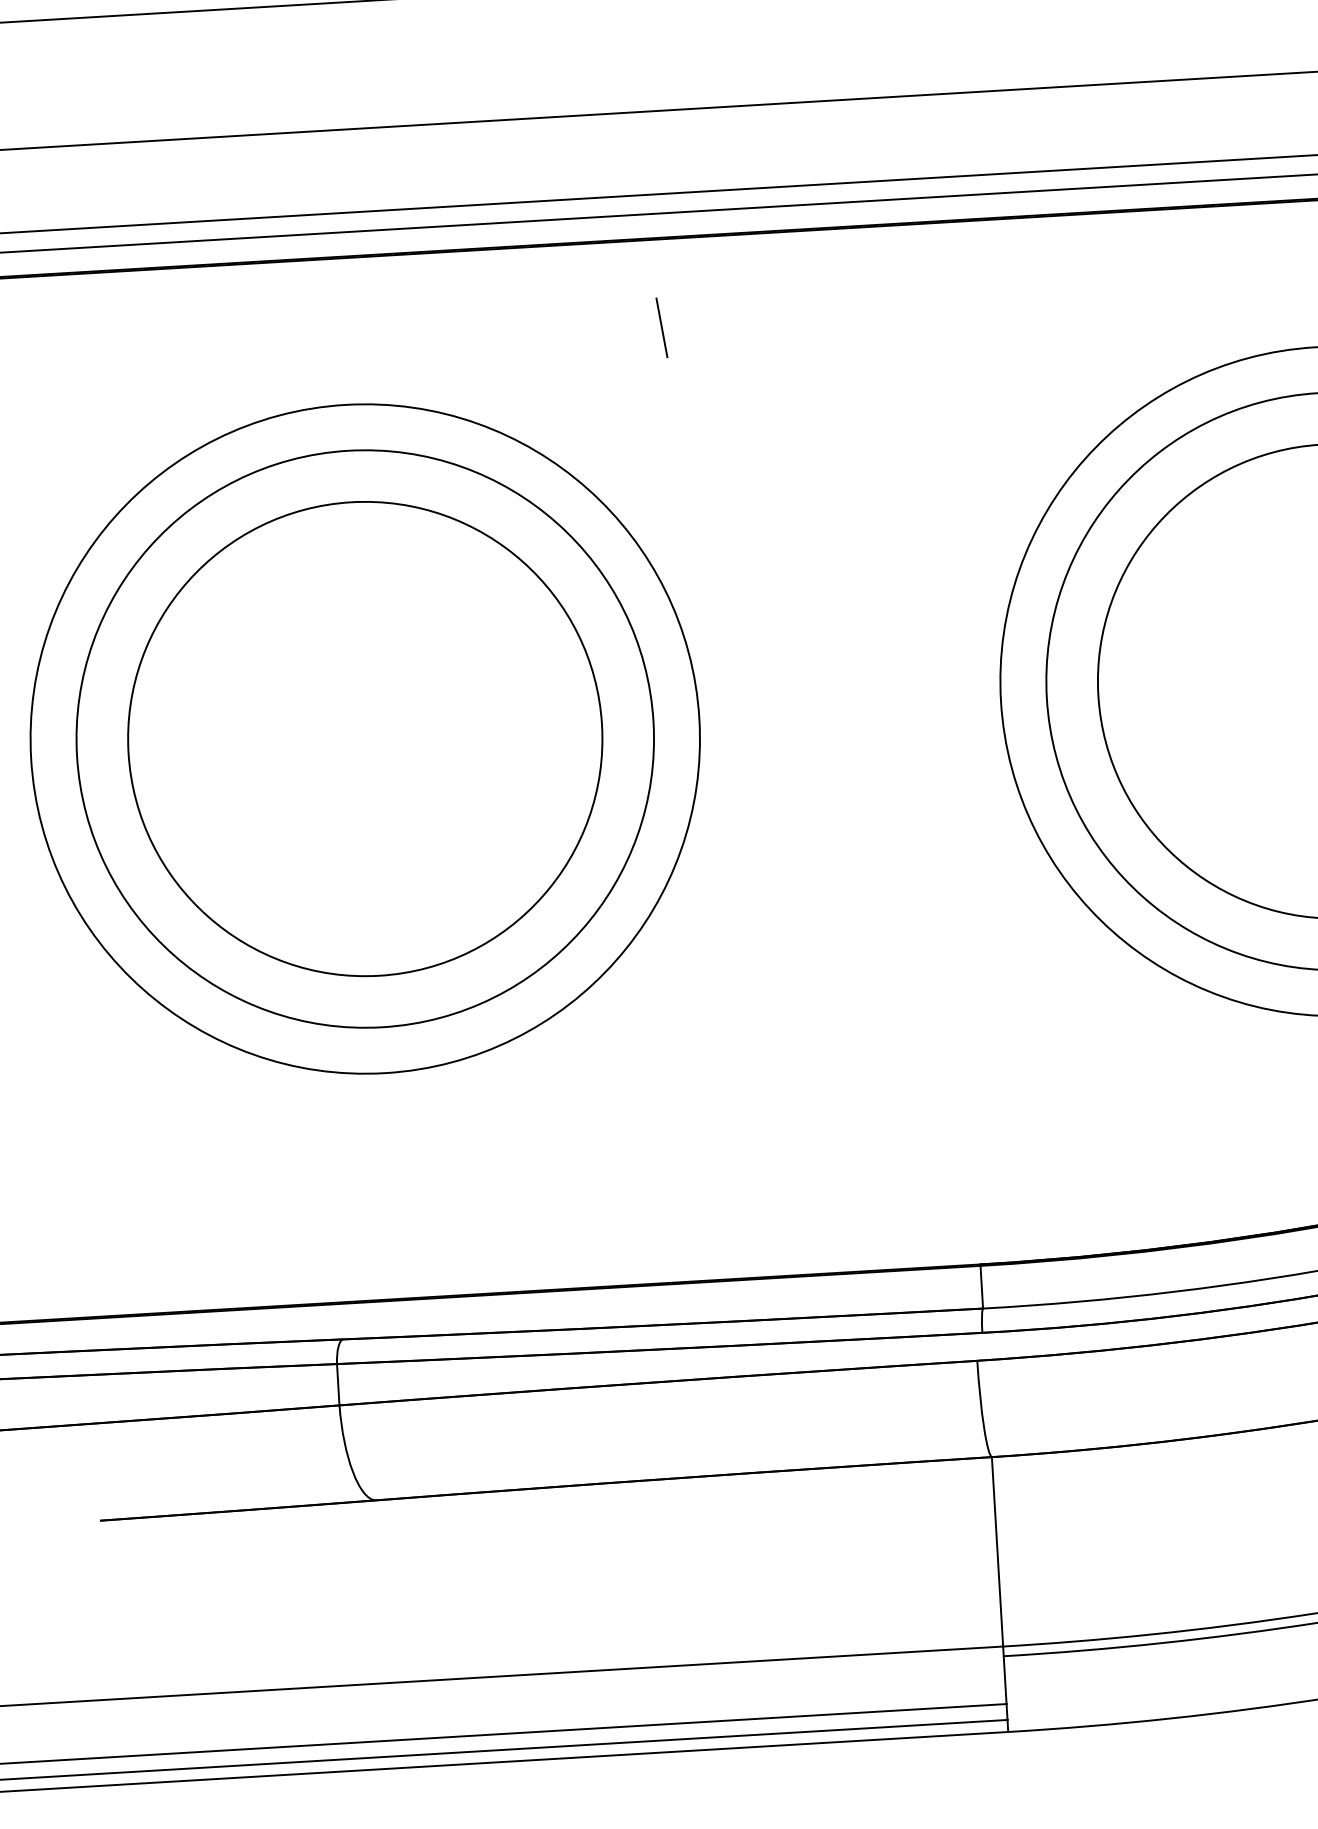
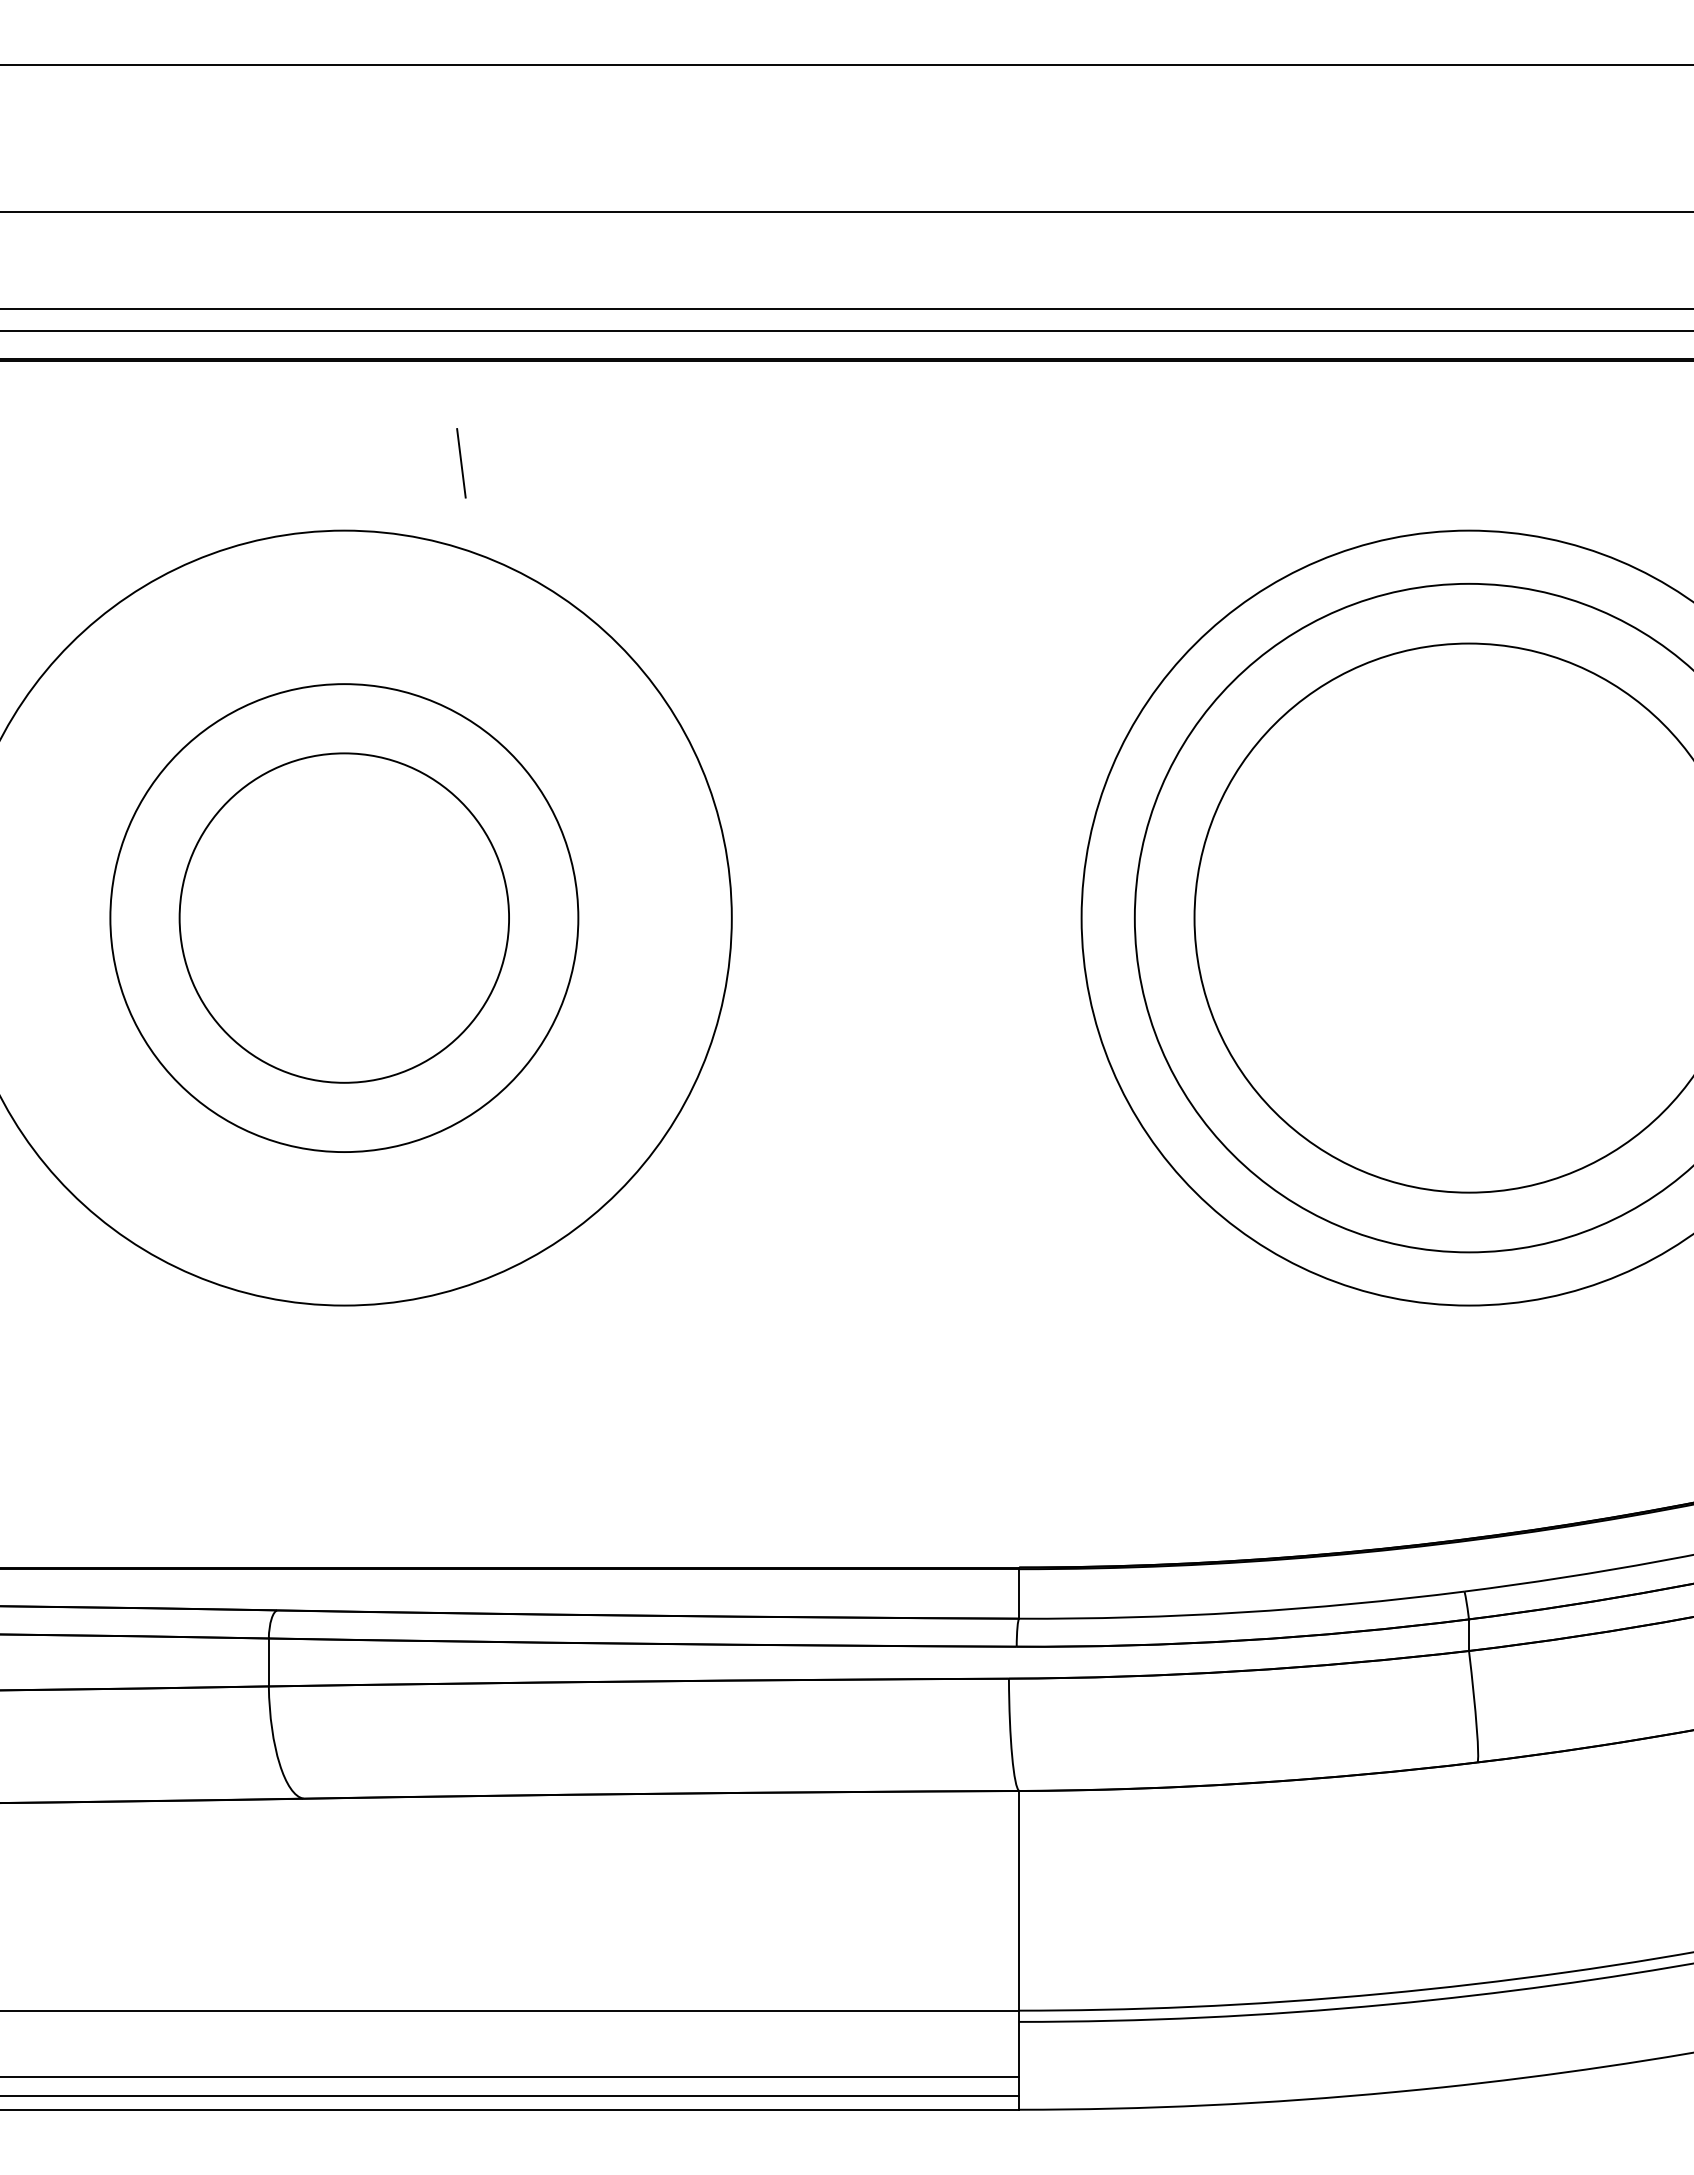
line: (662, 328) -> (461, 463), moved
circle: (364, 738) -> (343, 917), size x0.6
circle: (365, 738) -> (344, 917), size x0.7

